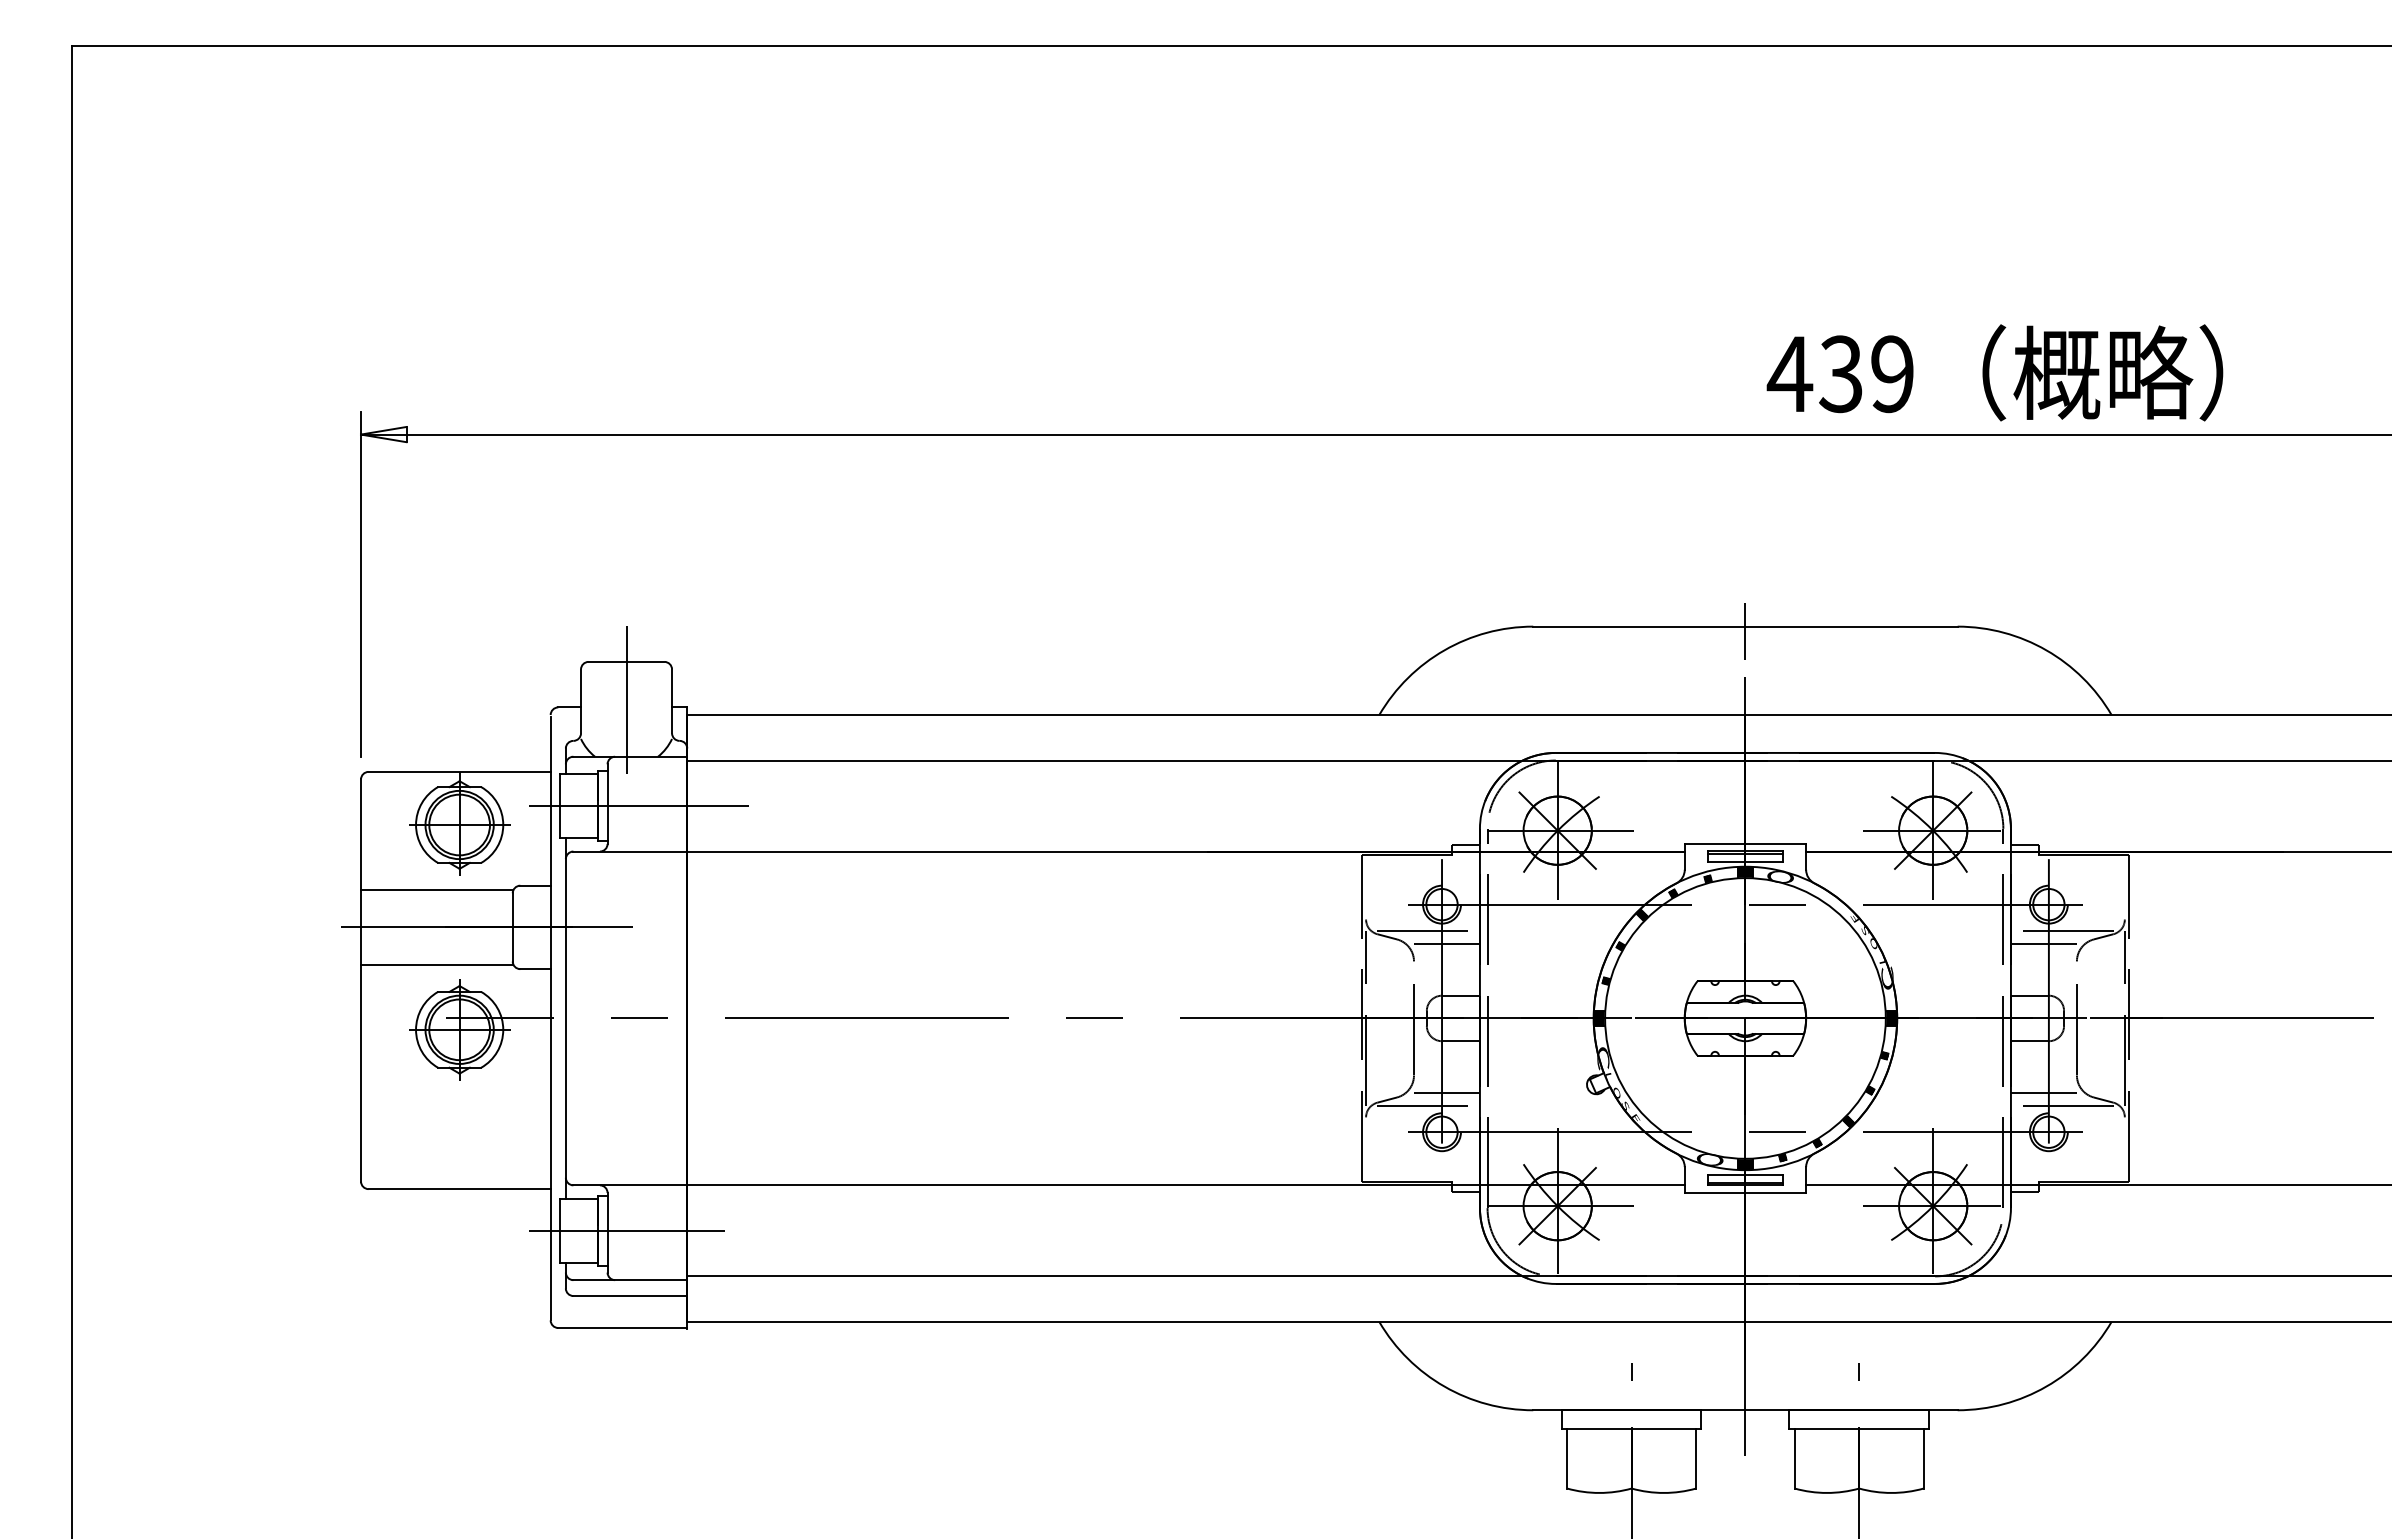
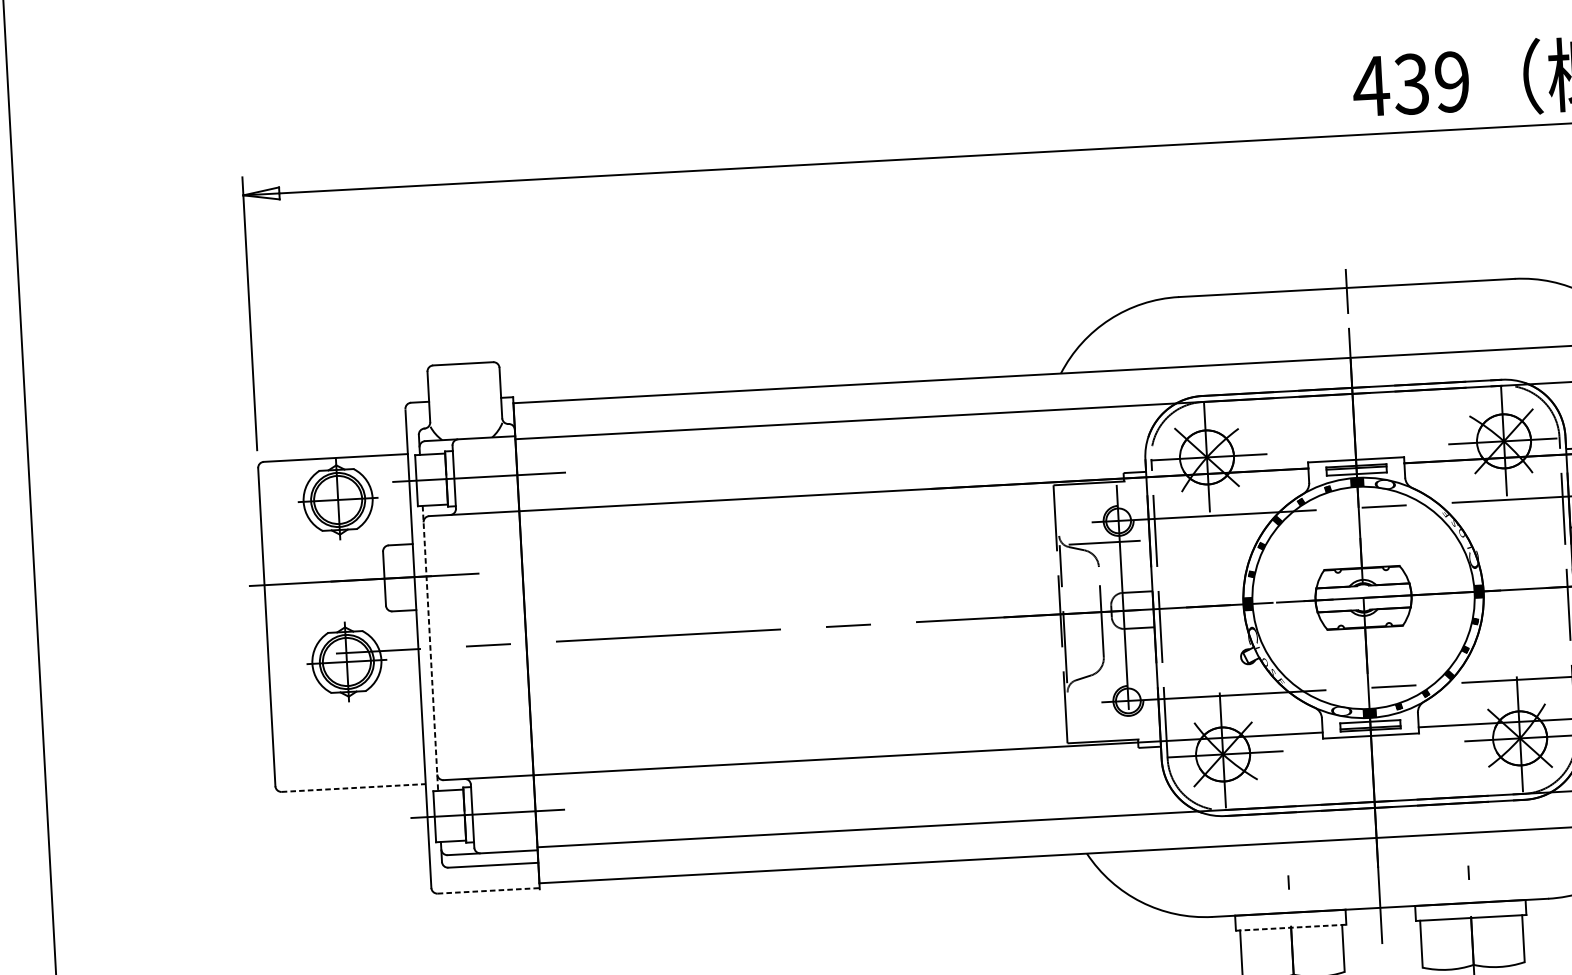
line: (626, 699) -> (464, 393), removed
line: (437, 890) -> (323, 552), removed
line: (1446, 943) -> (1123, 551), removed
line: (437, 964) -> (326, 611), removed
line: (565, 1018) -> (430, 648), solid -> dashed
line: (1446, 1092) -> (1130, 669), removed
line: (1428, 1105) -> (1116, 680), removed
line: (460, 1189) -> (354, 788), solid -> dashed
line: (623, 1327) -> (489, 890), solid -> dashed
line: (1631, 1429) -> (1291, 927), solid -> dashed

